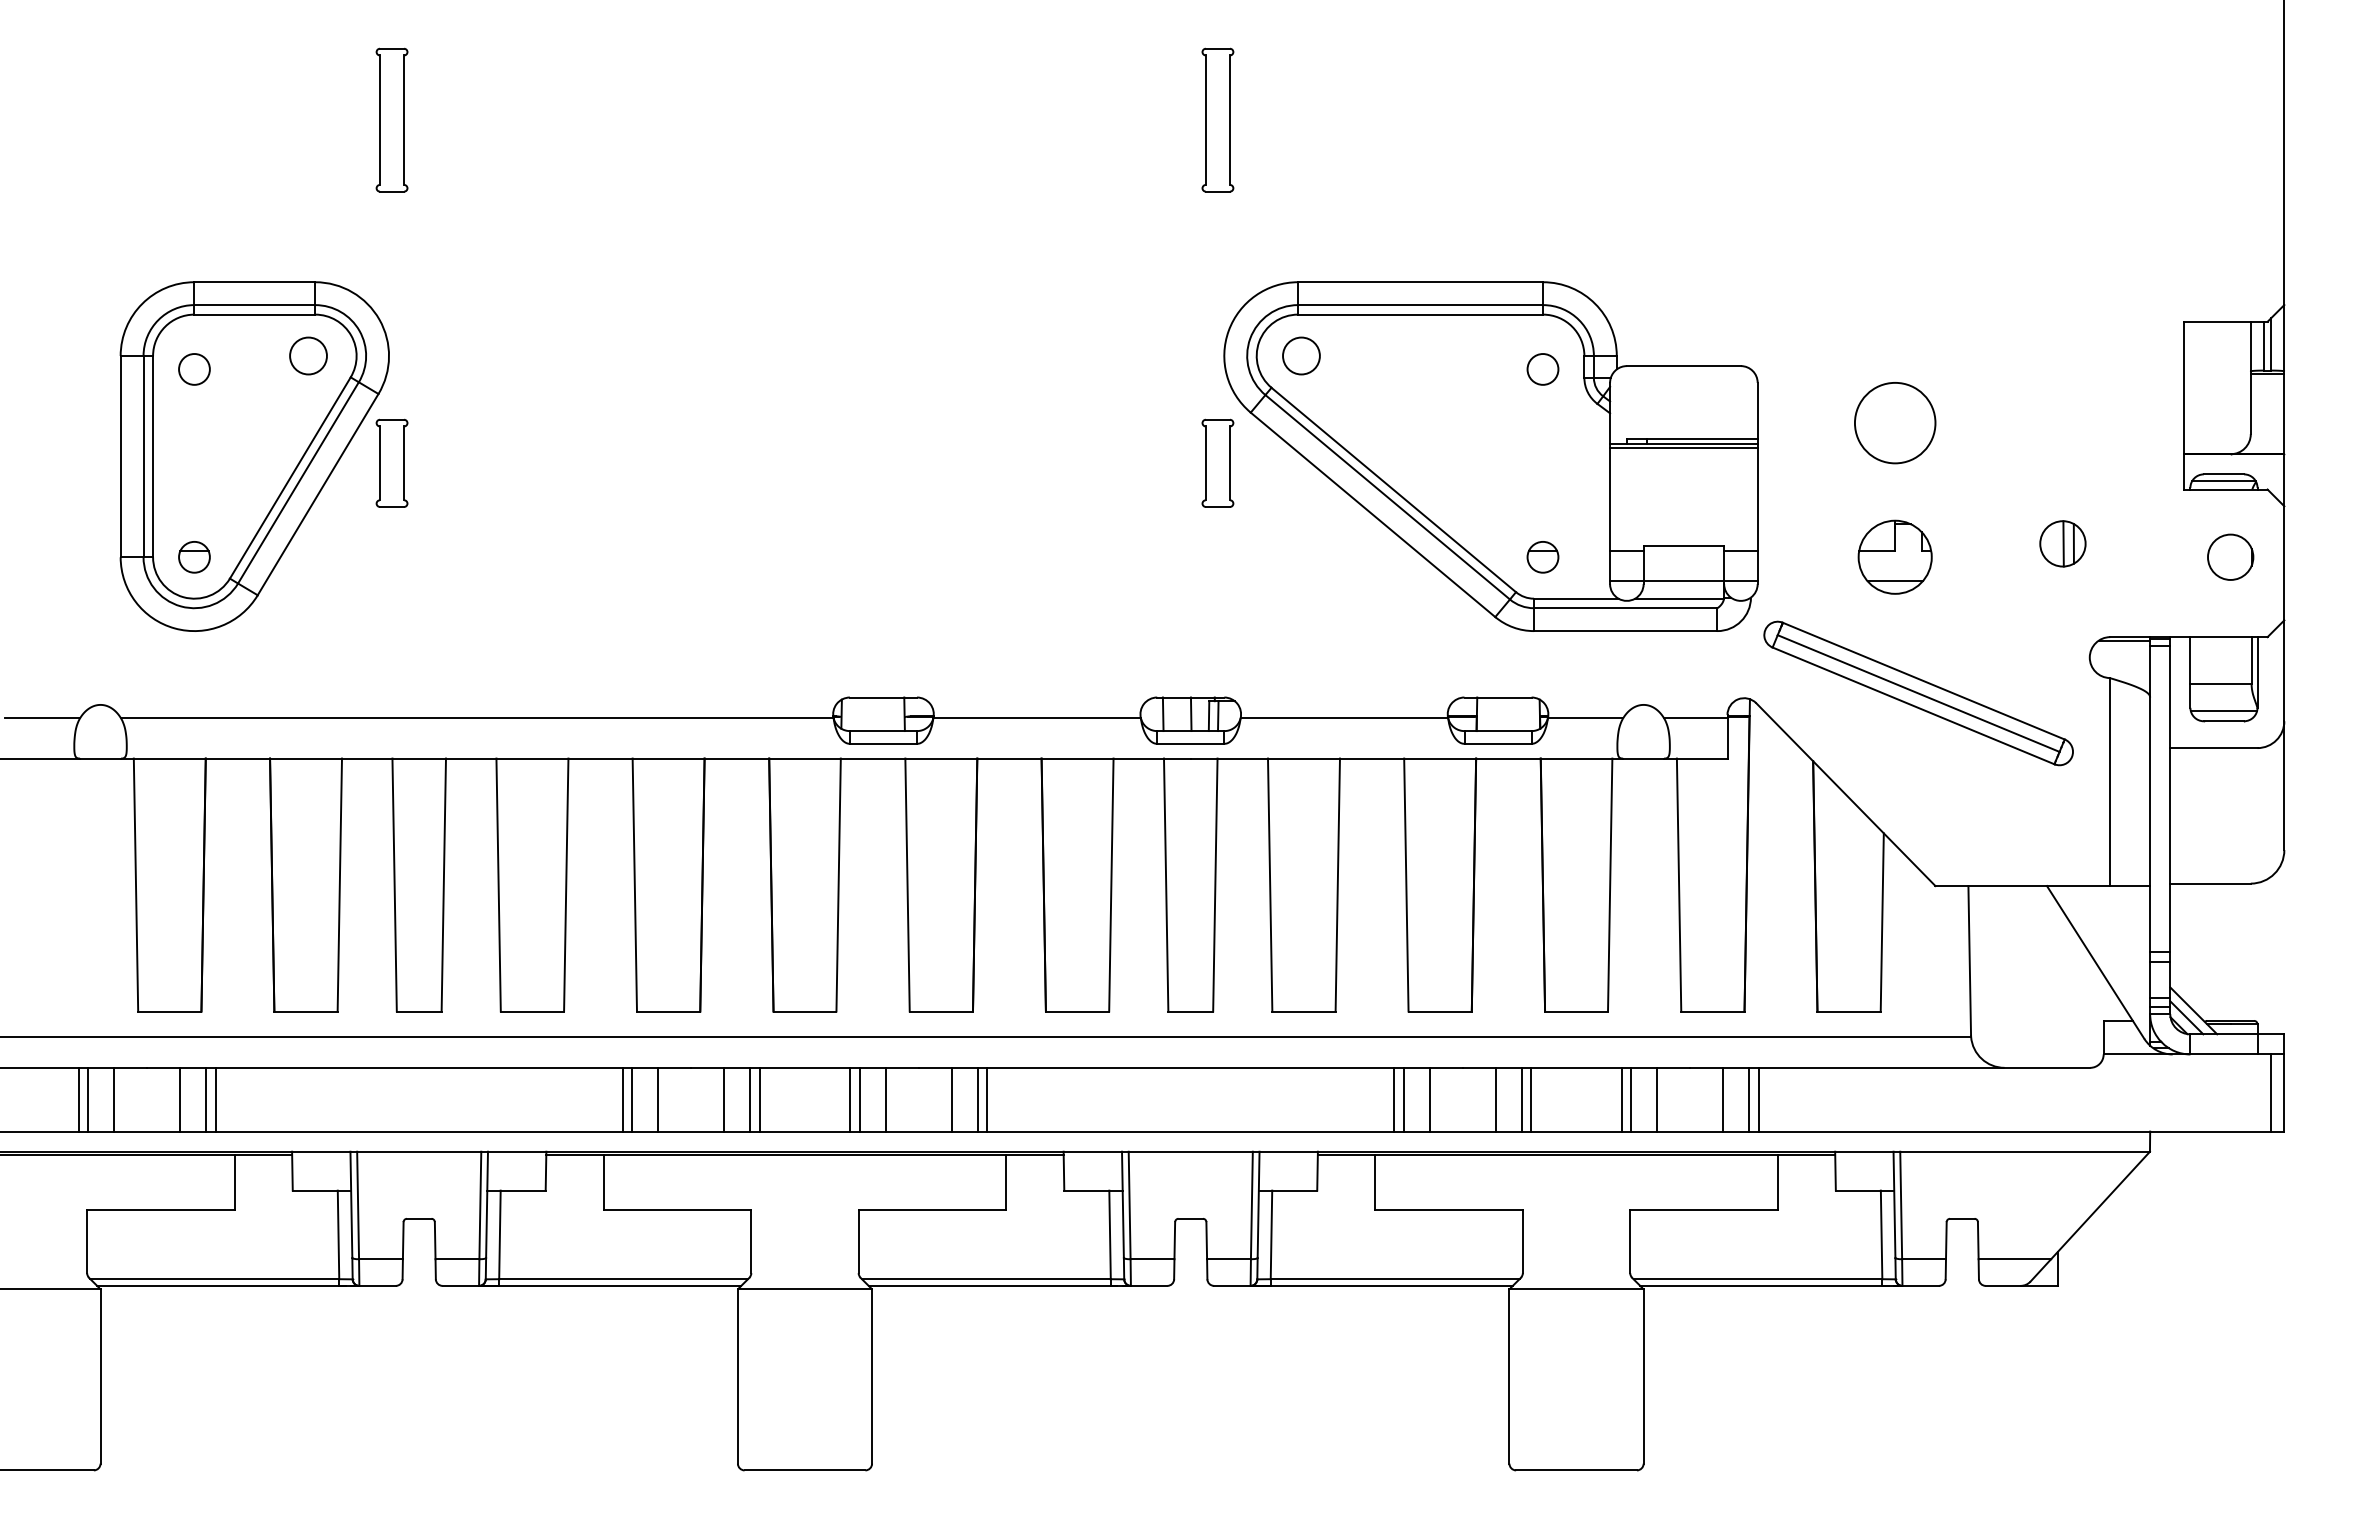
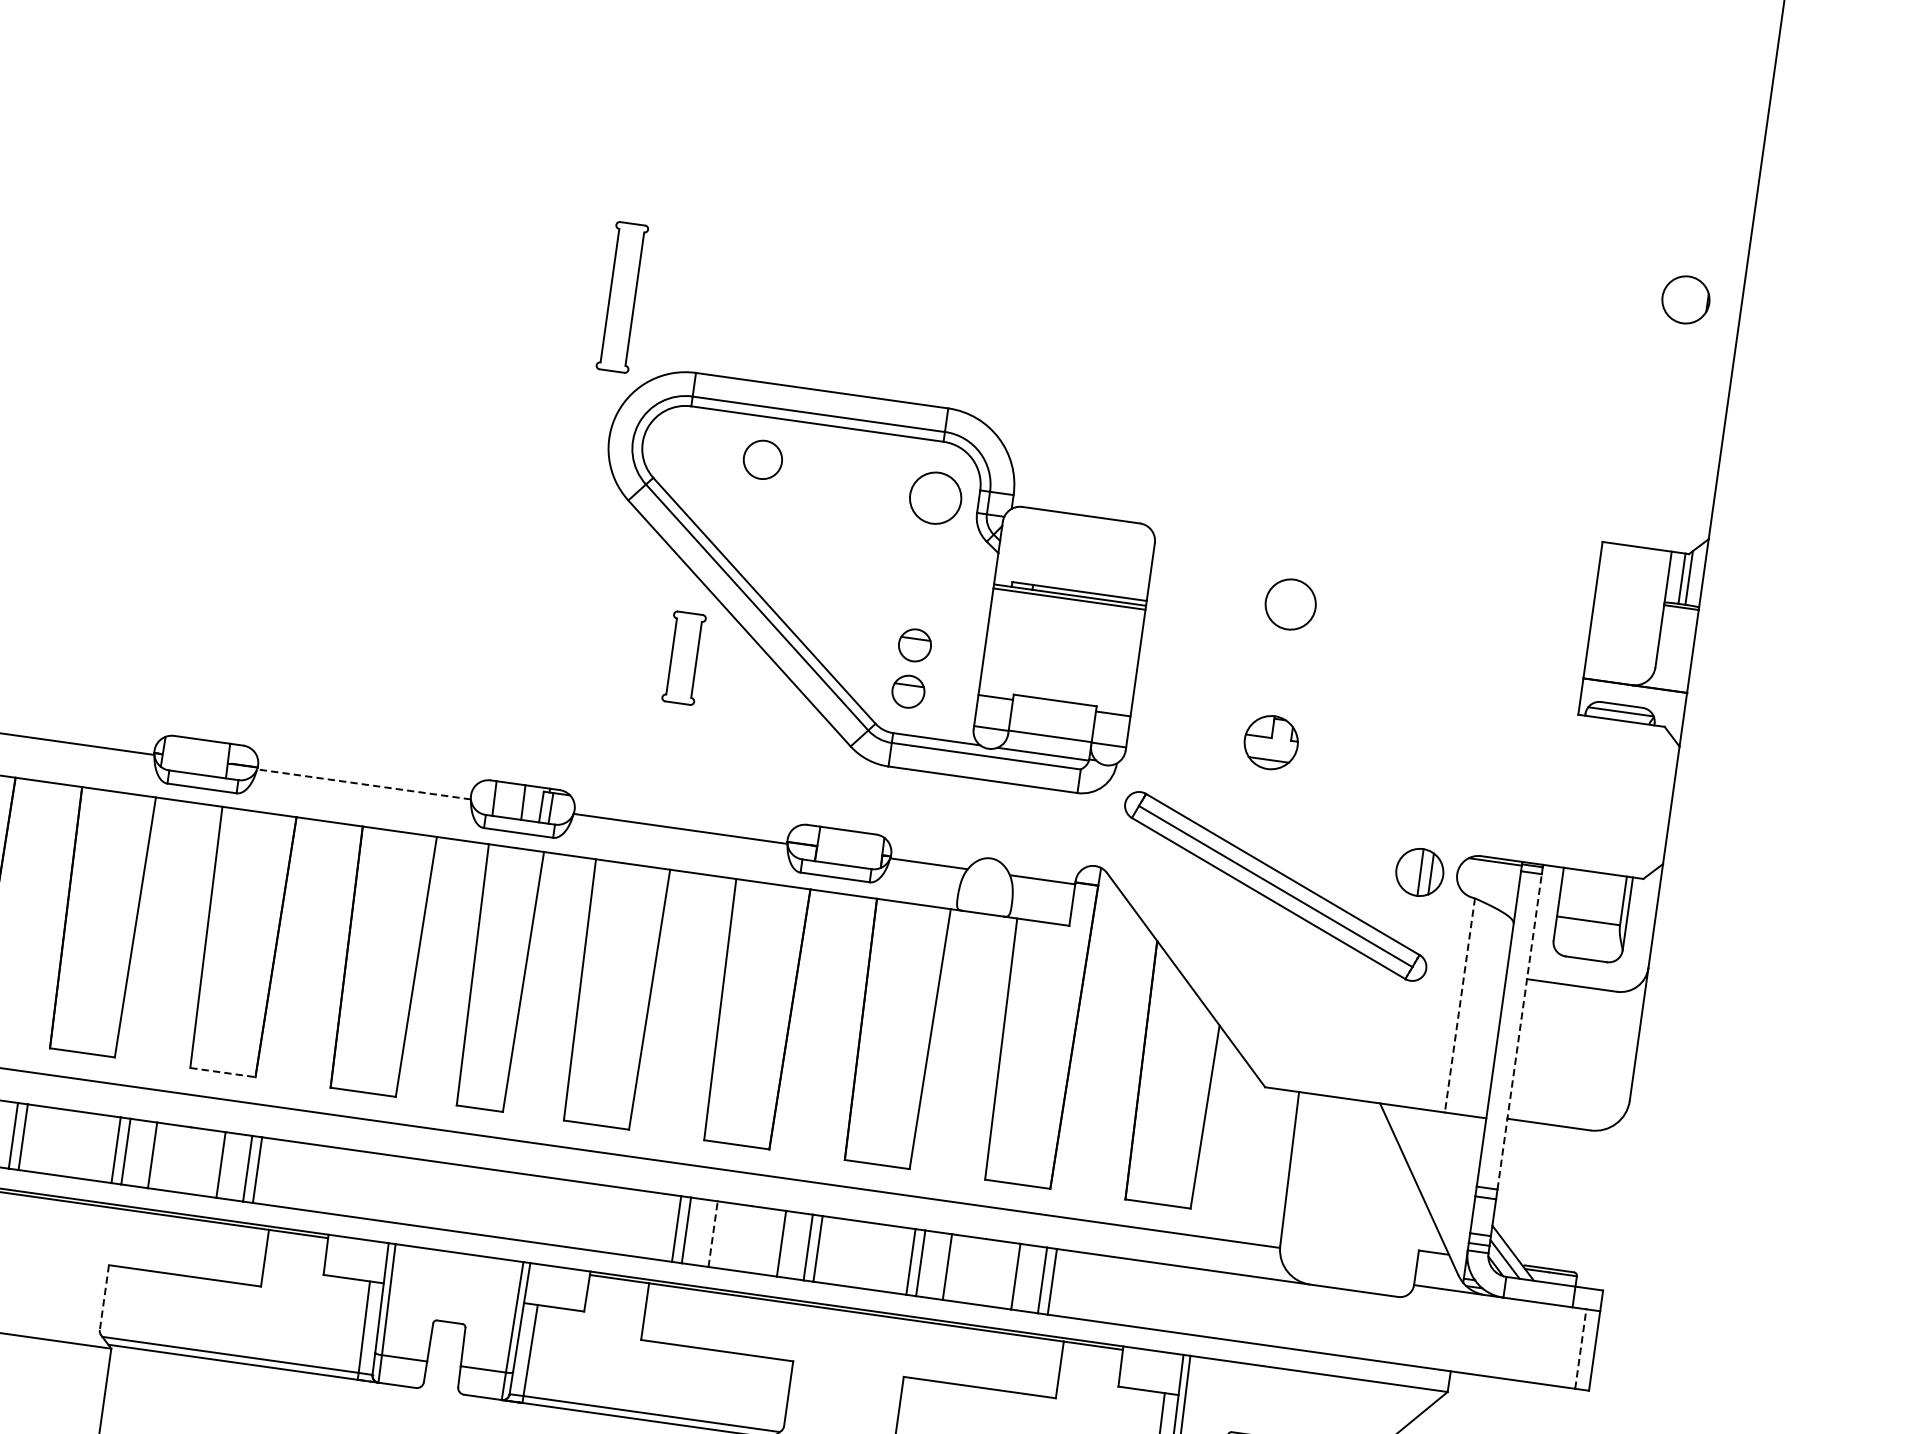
part: (1217, 119) -> (622, 296), moved
circle: (1301, 355) -> (763, 459), moved
circle: (1542, 369) -> (935, 498), size x1.6
circle: (1894, 422) -> (1290, 603), size x0.6
part: (1217, 462) -> (683, 657), moved
part: (1542, 512) -> (914, 645), added
part: (2062, 543) -> (1419, 872), moved
part: (1894, 556) -> (1270, 741), size x0.7
circle: (2230, 556) -> (1685, 299), moved
line: (2223, 711) -> (1587, 949), removed
line: (1037, 718) -> (364, 784), solid -> dashed
line: (2109, 782) -> (1459, 1005), solid -> dashed
line: (2170, 798) -> (1519, 1031), solid -> dashed
line: (941, 1011) -> (223, 1072), solid -> dashed
line: (2270, 1093) -> (1580, 1349), solid -> dashed
line: (1429, 1099) -> (713, 1233), solid -> dashed
line: (858, 1242) -> (104, 1298), solid -> dashed

